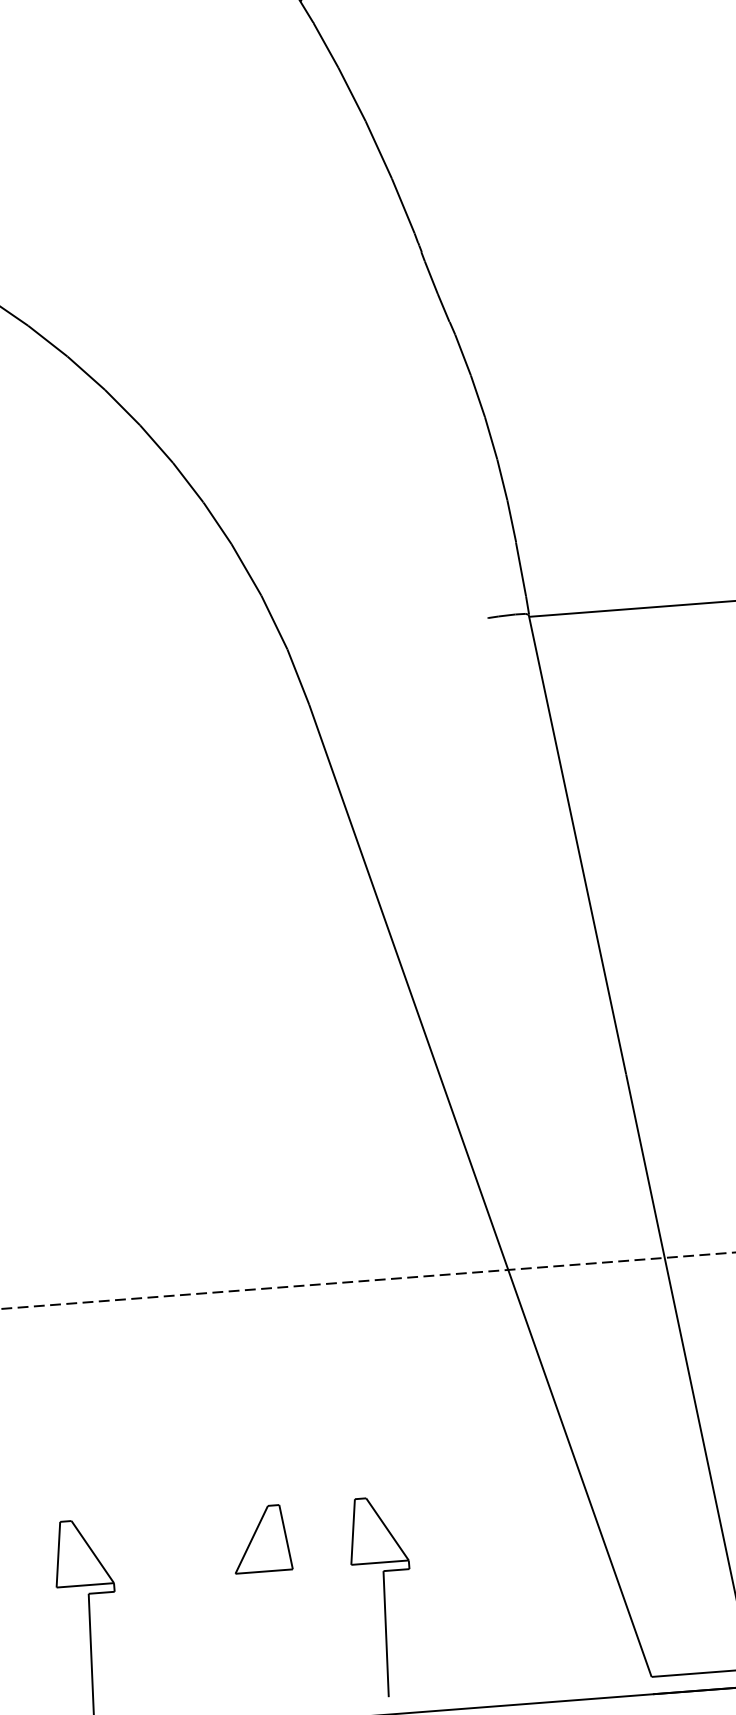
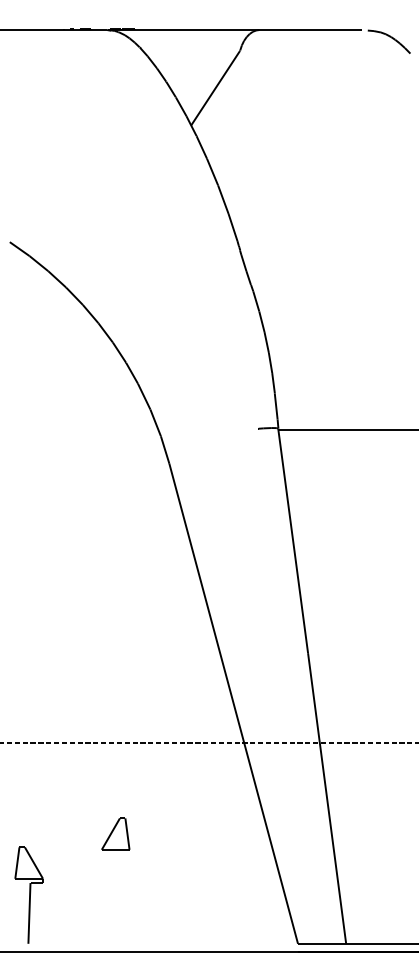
part: (261, 1537) -> (115, 833), moved
part: (382, 1595) -> (171, 894), removed

